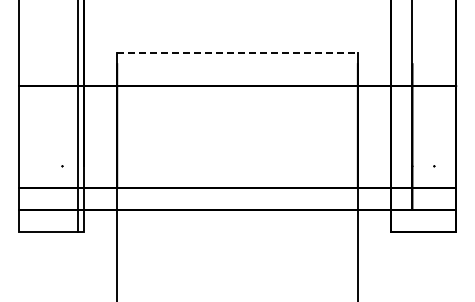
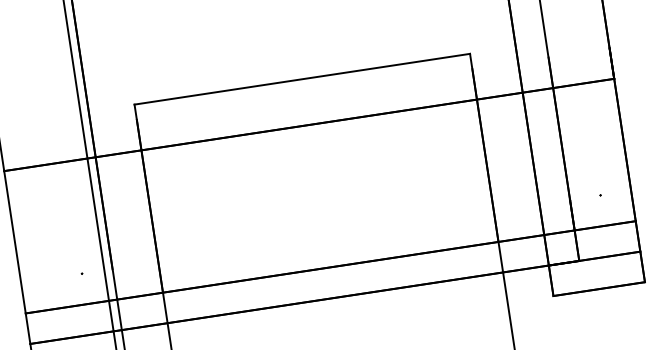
line: (238, 53) -> (303, 79), dashed -> solid

